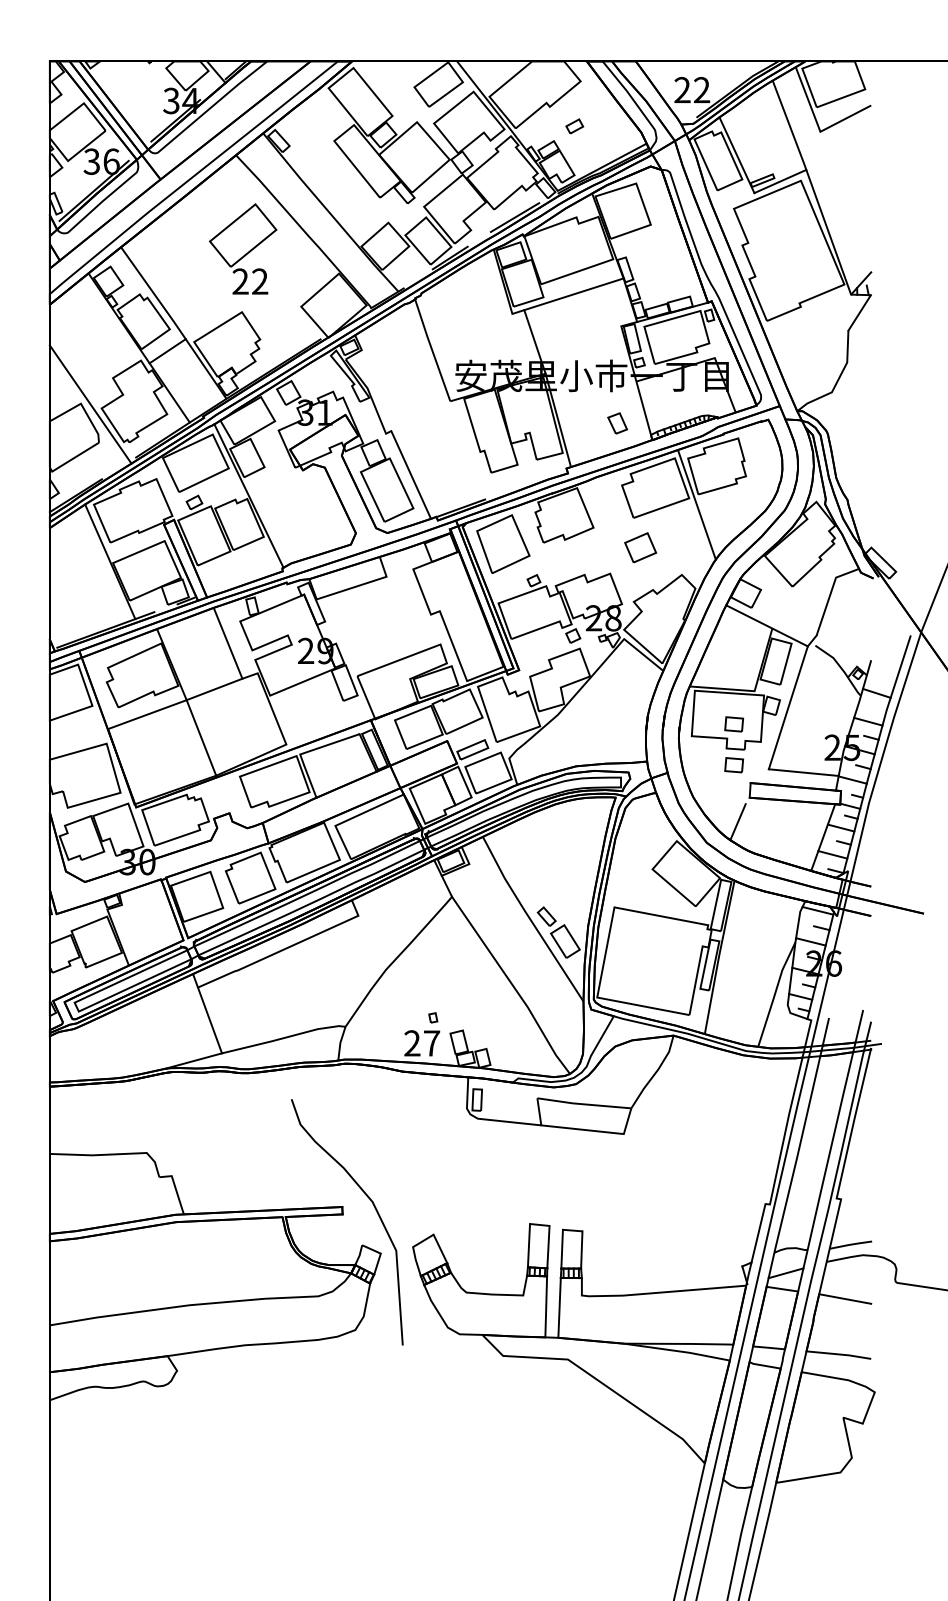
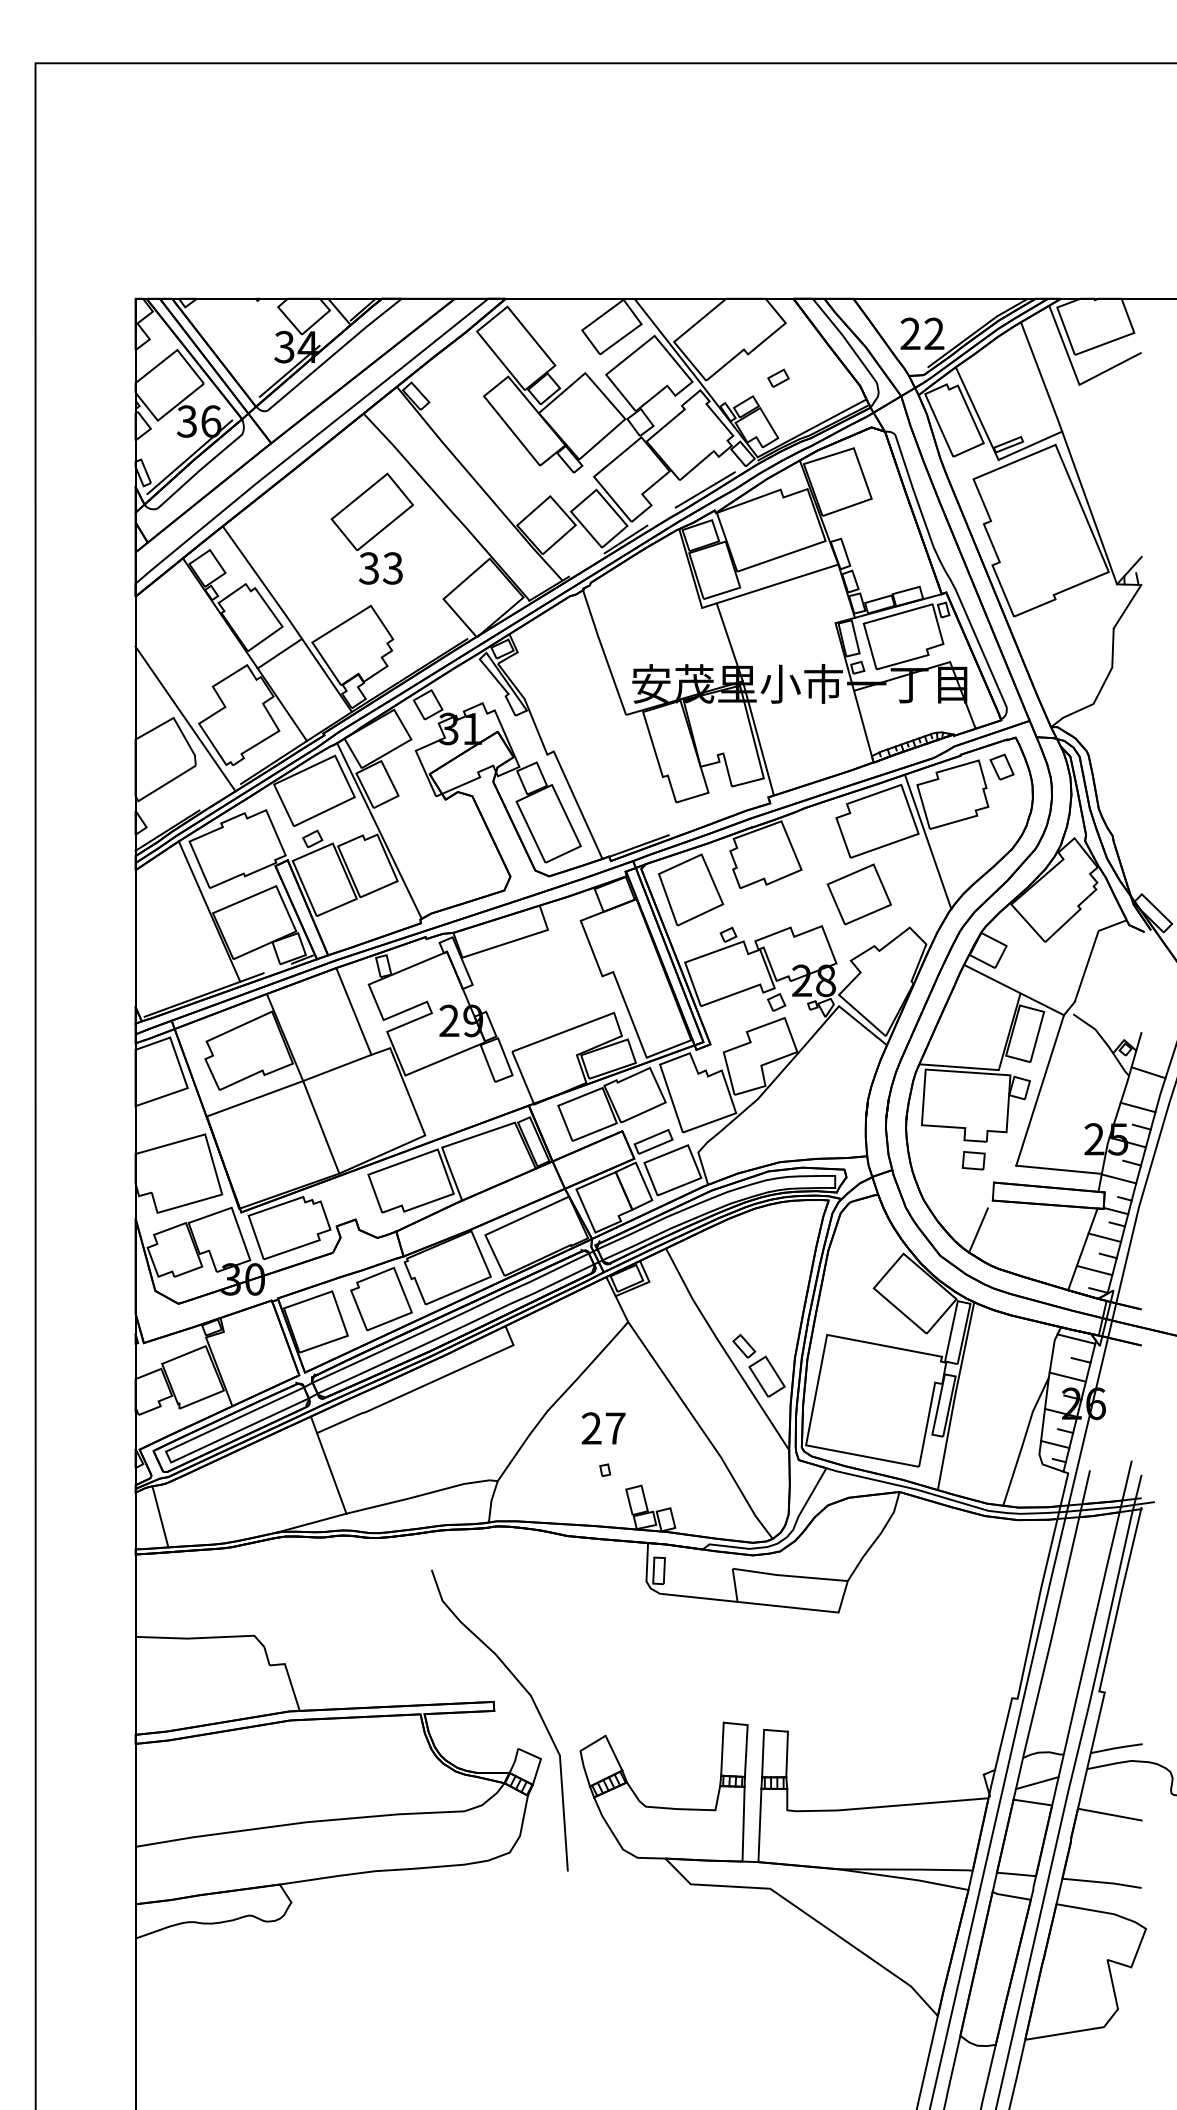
text: (249, 281) -> (380, 568), 22 -> 33
part: (617, 422) -> (1001, 766), moved
part: (640, 547) -> (858, 894), size x1.67
part: (733, 724) -> (973, 1110), removed
text: (422, 1043) -> (603, 1428), moved
line: (70, 1055) -> (160, 1516), added

